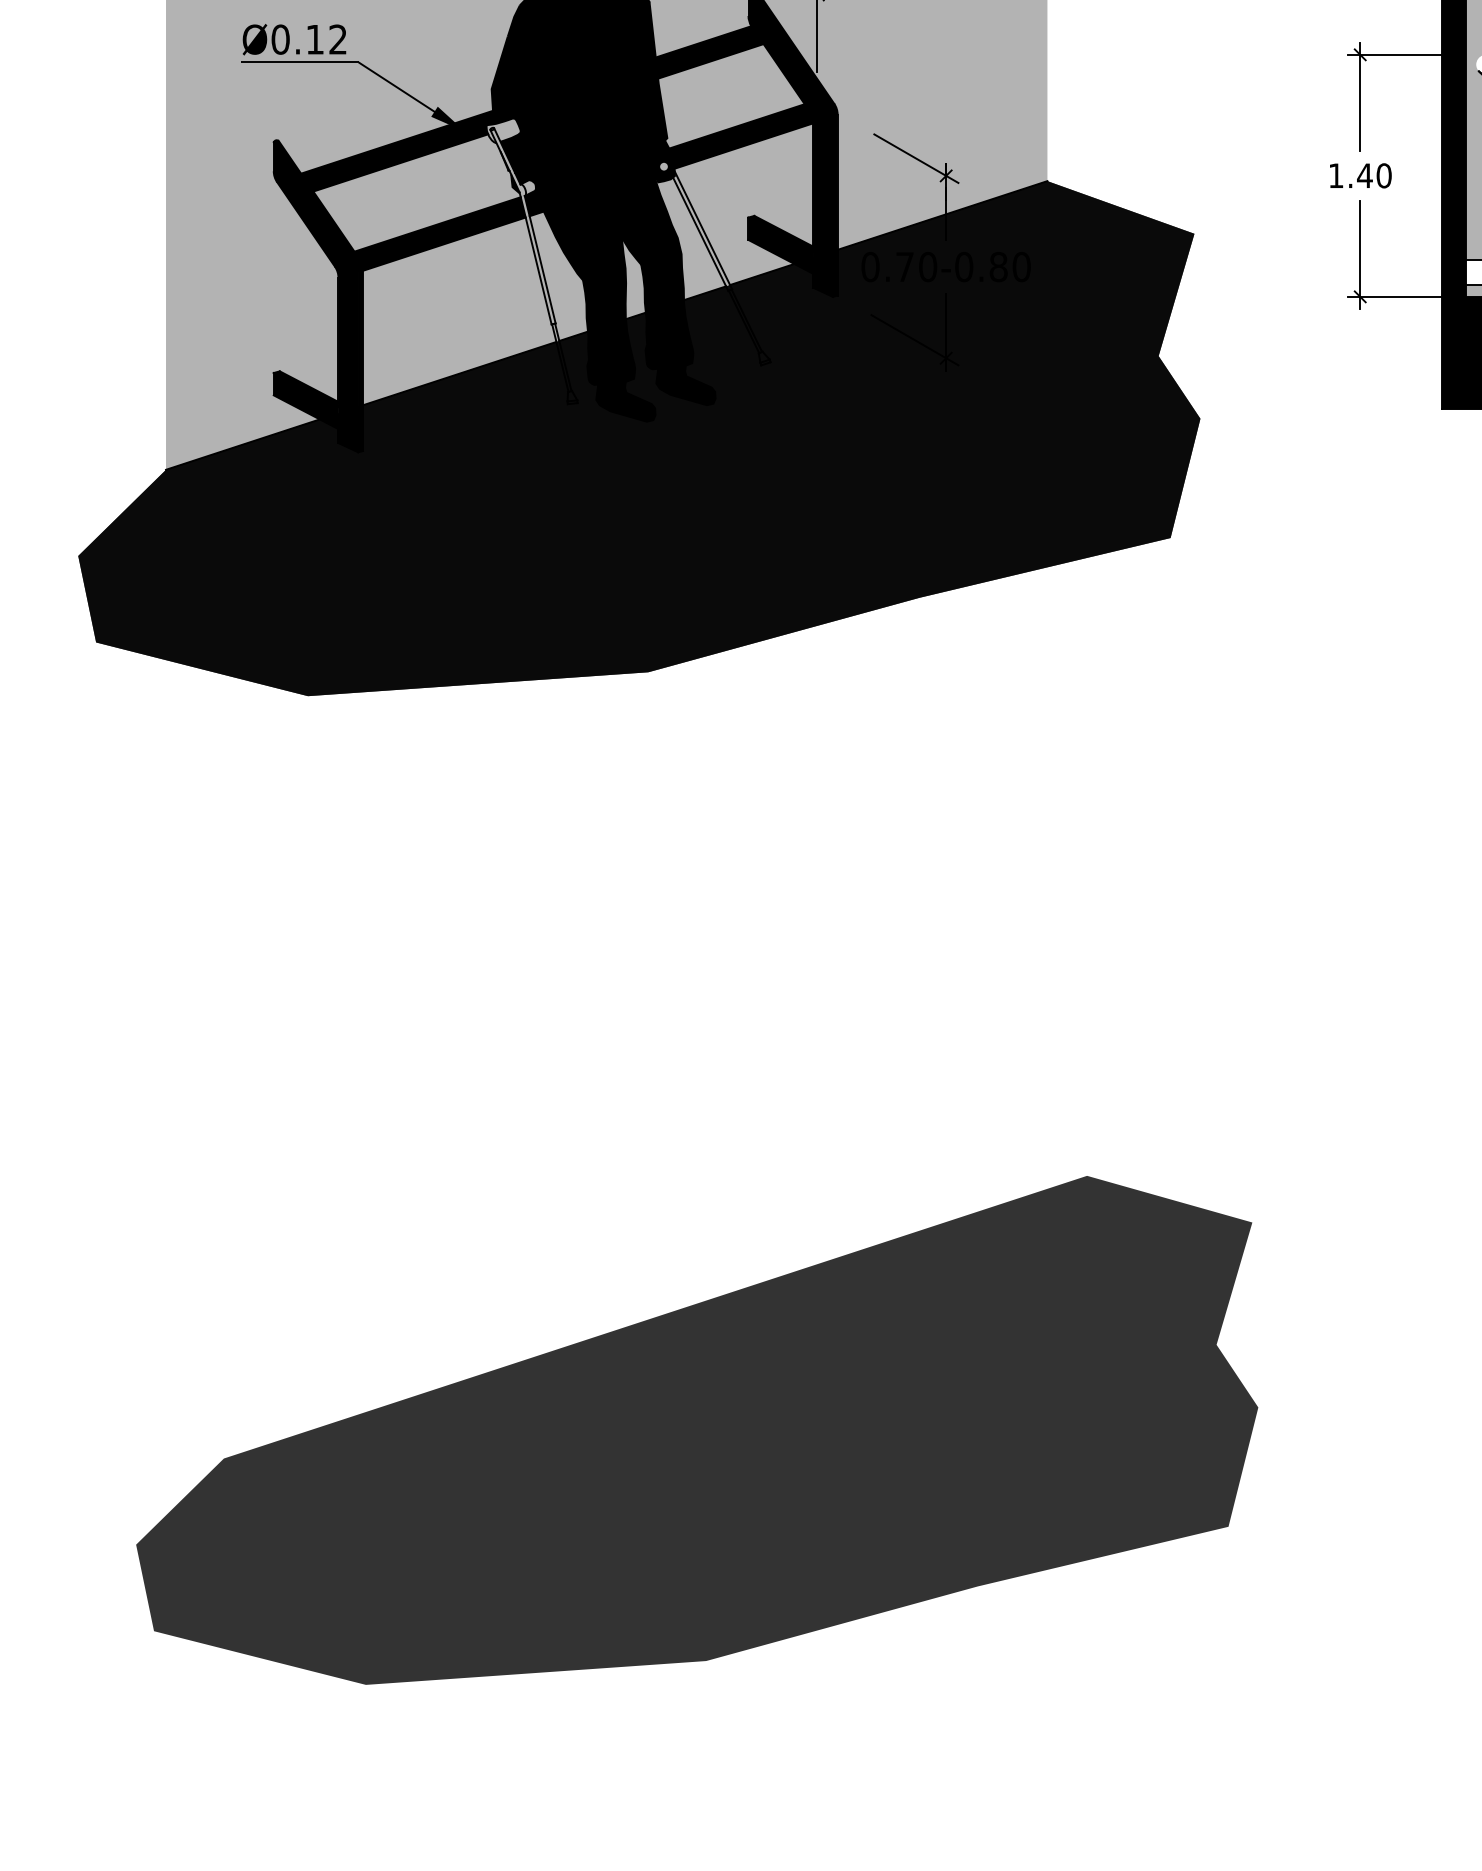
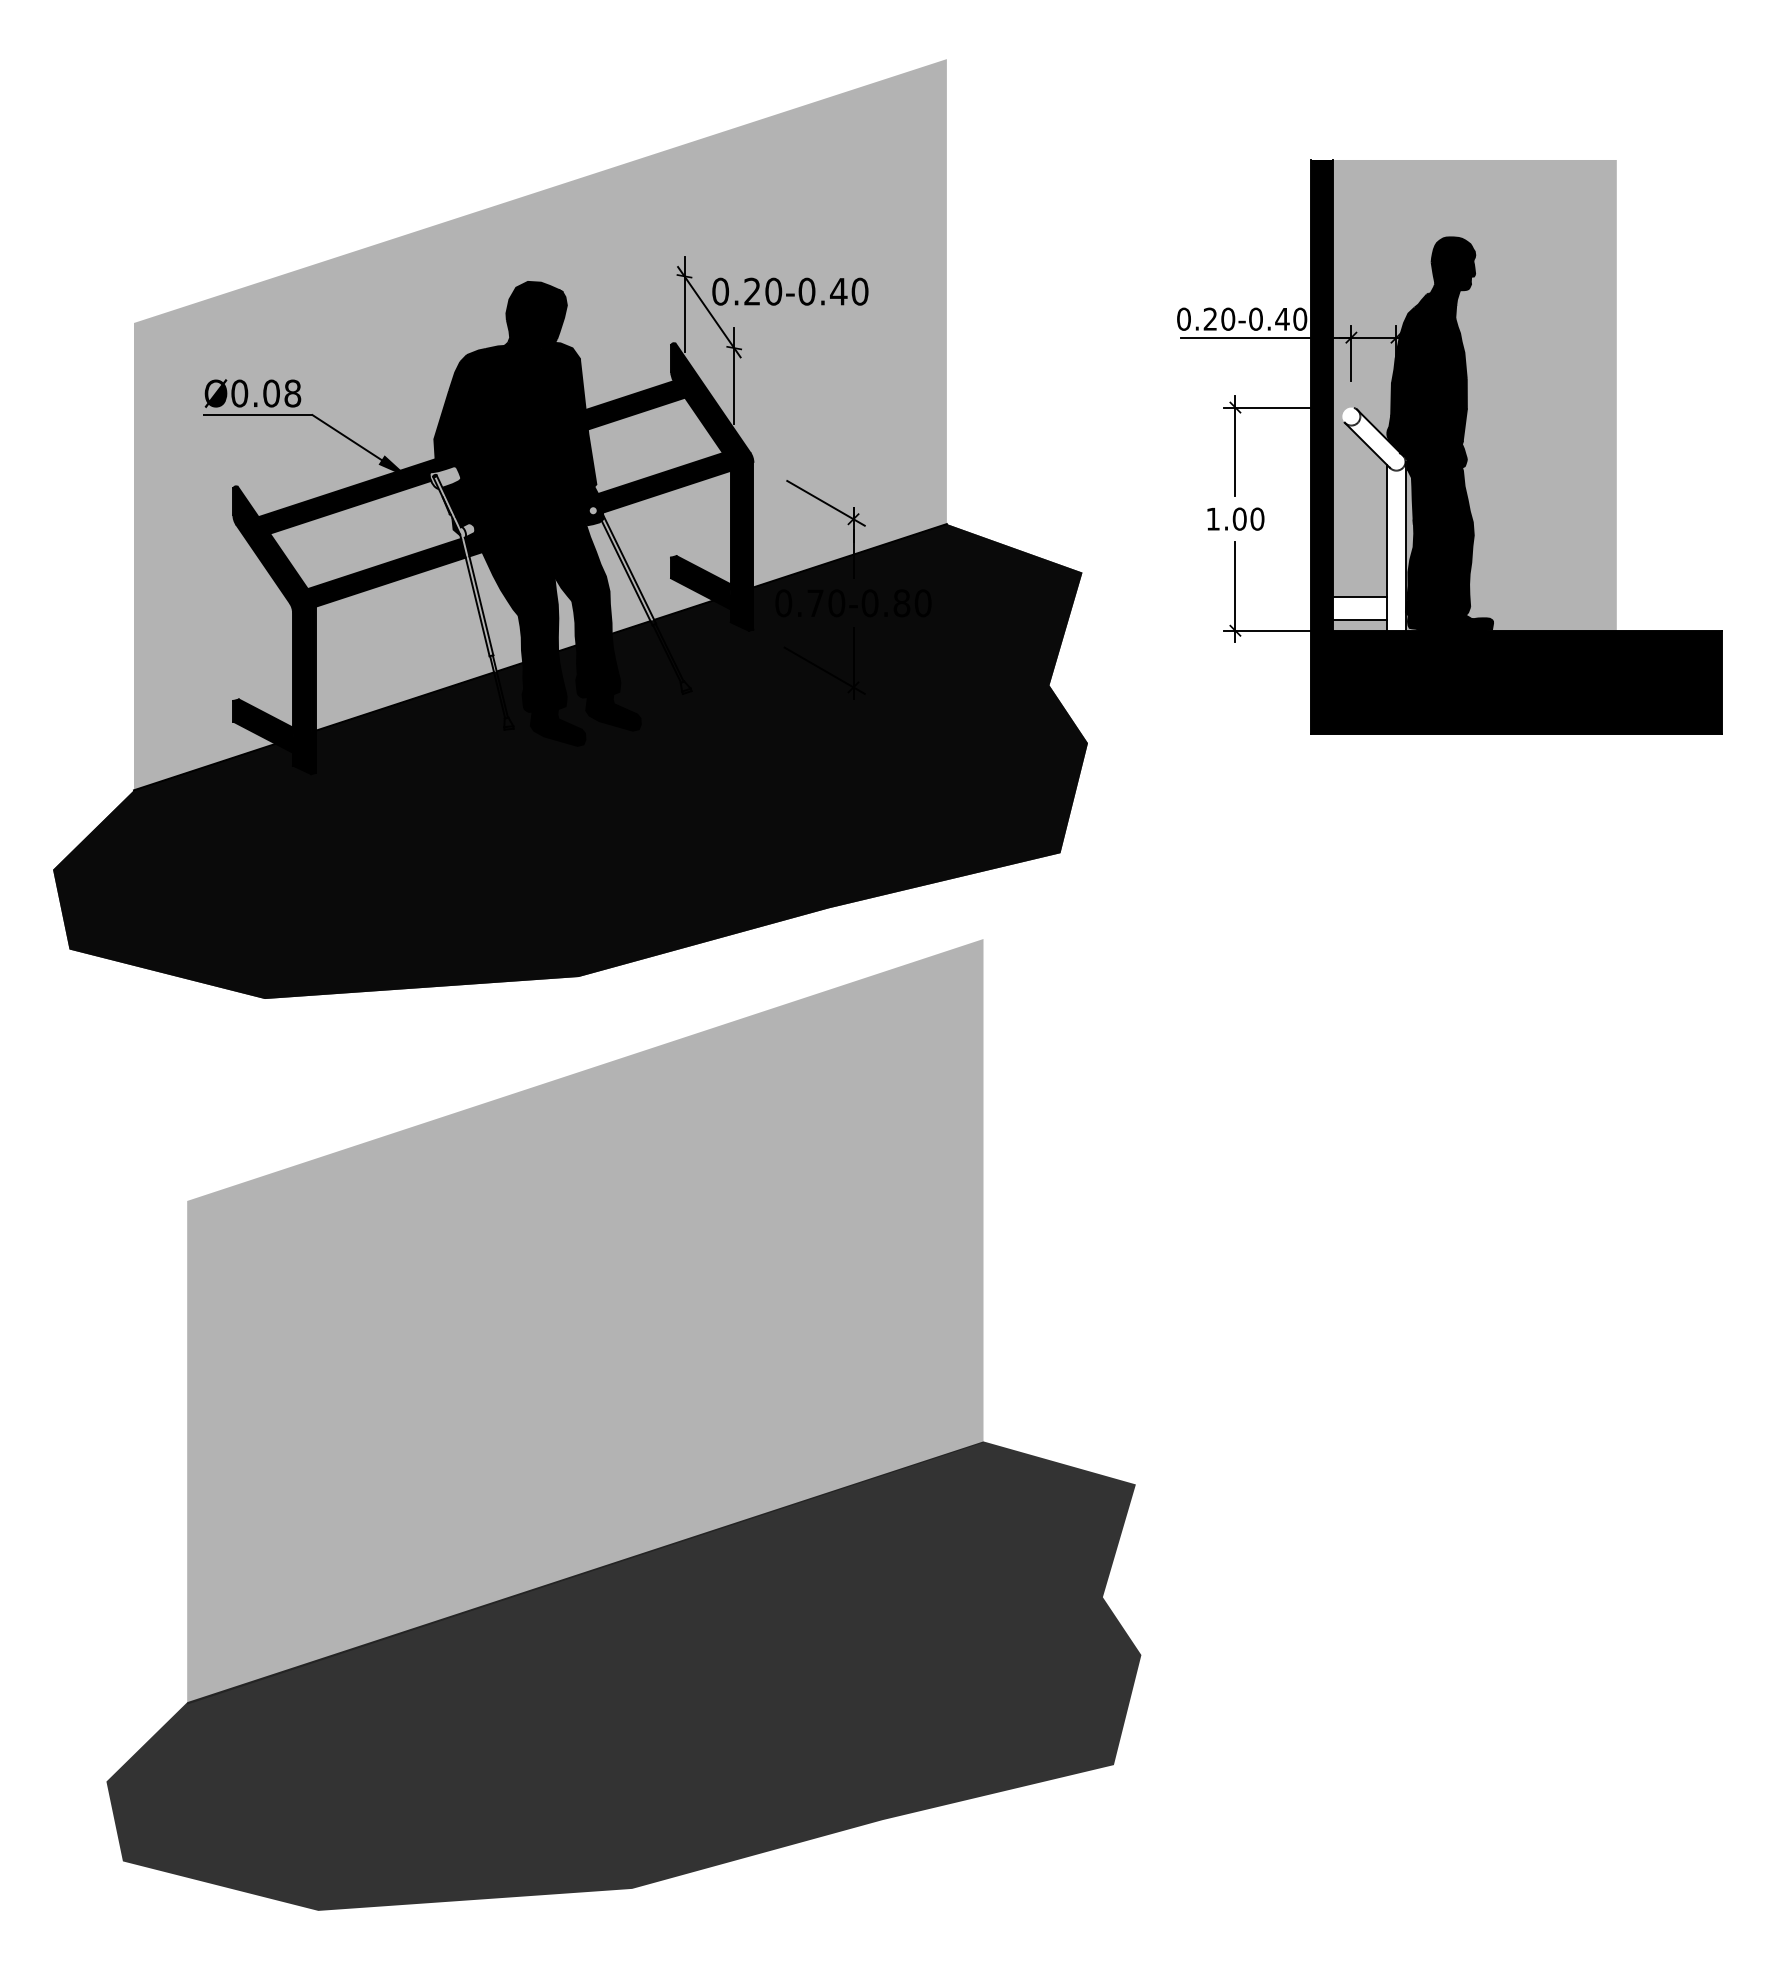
text: (327, 39) -> (282, 393), Ø0.12 -> Ø0.08
text: (1364, 175) -> (1239, 518), 1.40 -> 1.00
fill: (655, 1045) -> (585, 1321), added

